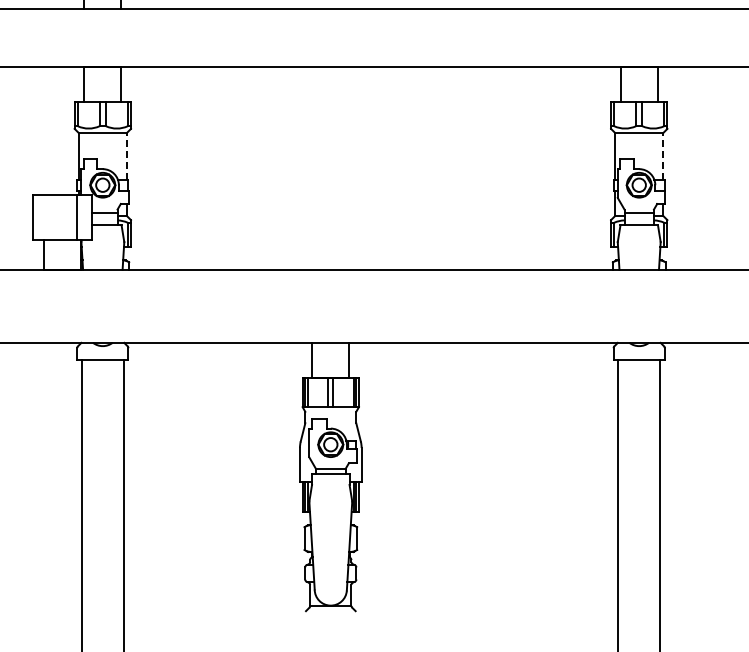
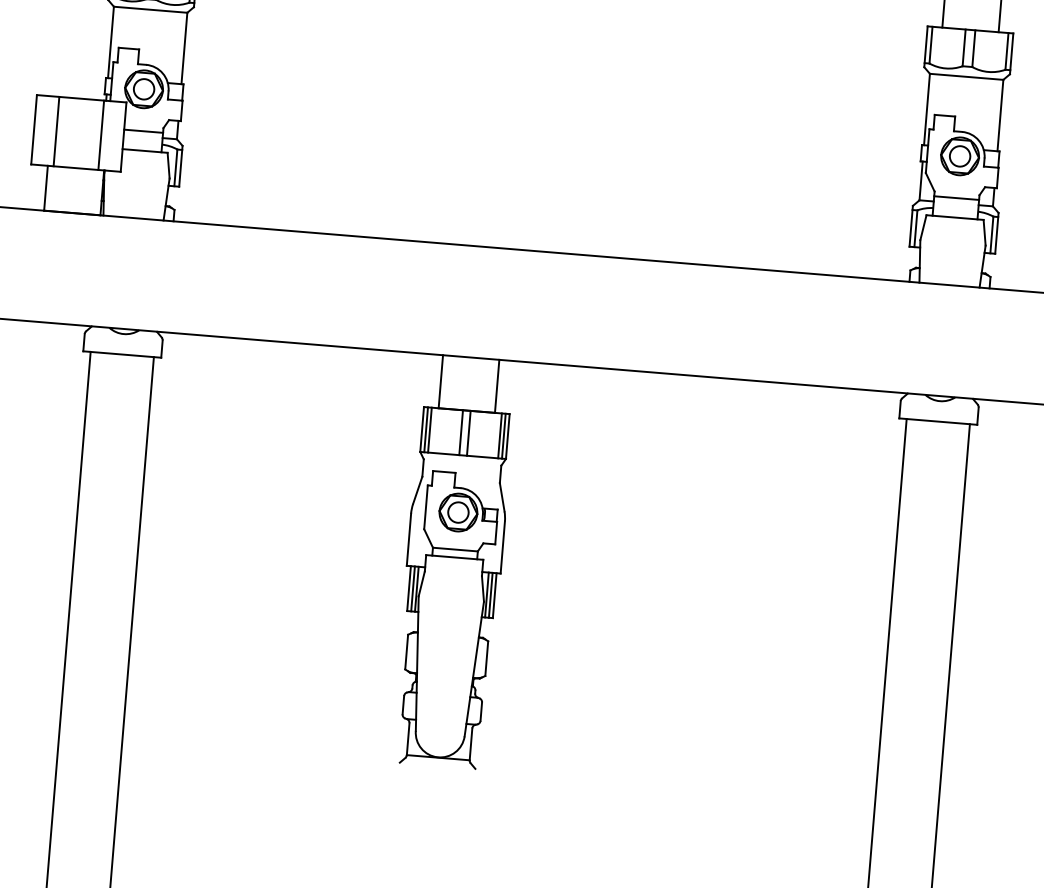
line: (126, 155) -> (183, 47), dashed -> solid
line: (663, 155) -> (1000, 114), dashed -> solid
line: (47, 217) -> (55, 131), added

